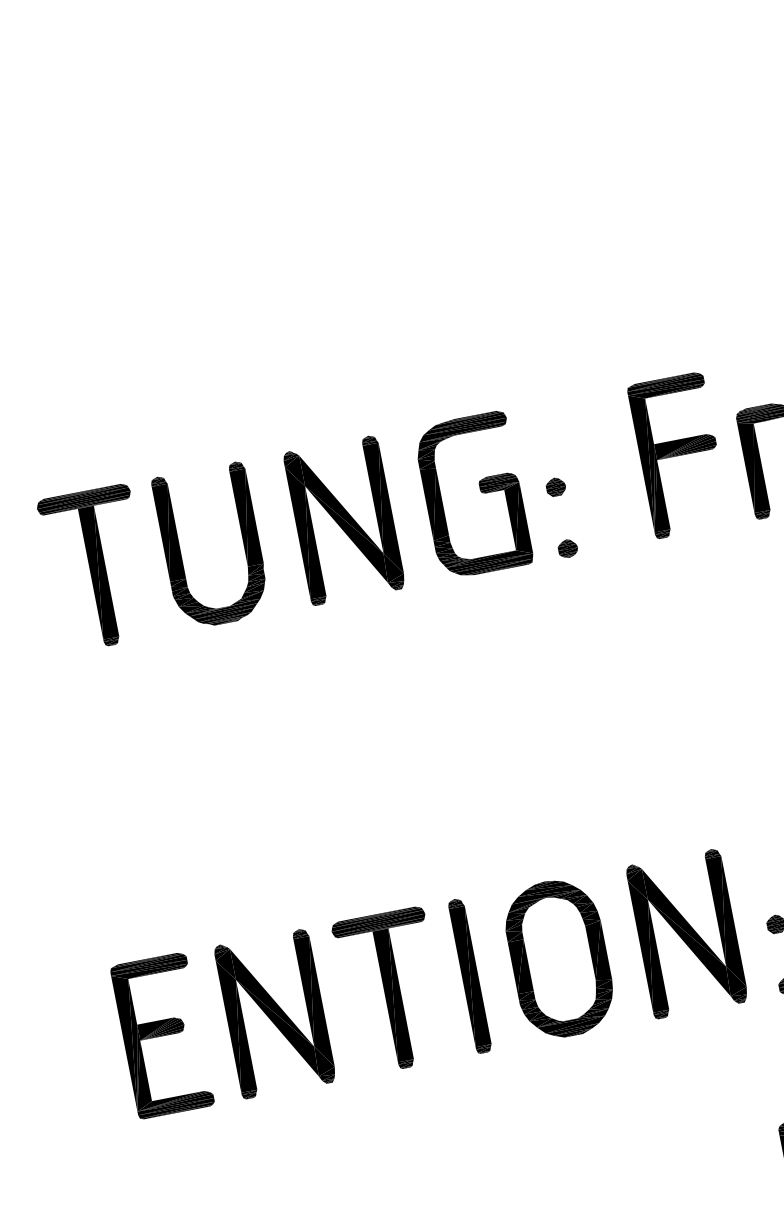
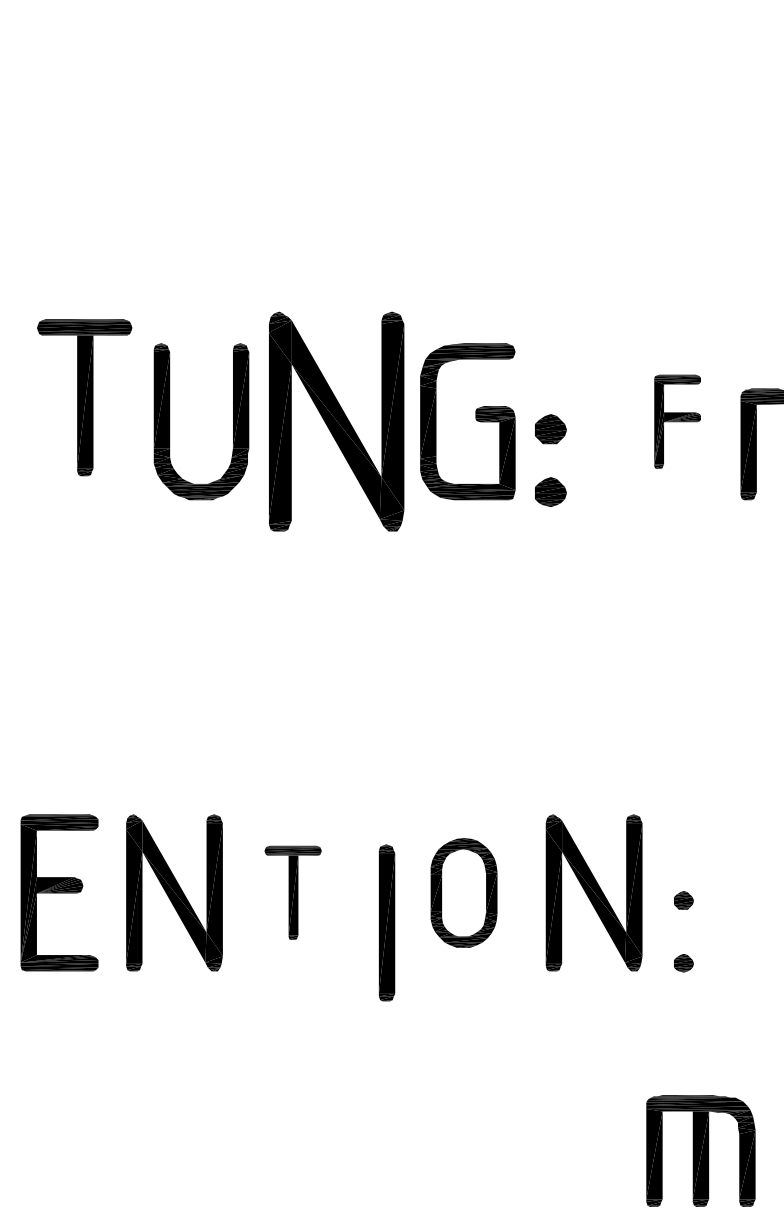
part: (679, 455) -> (677, 421), size x0.6
part: (555, 487) -> (550, 429), size x1.6
part: (344, 520) -> (336, 421), size x1.4
part: (567, 548) -> (550, 491), size x1.6
part: (96, 568) -> (84, 397), moved
part: (558, 958) -> (463, 892), size x0.7
part: (469, 975) -> (386, 922), moved
part: (390, 990) -> (292, 892), size x0.6

